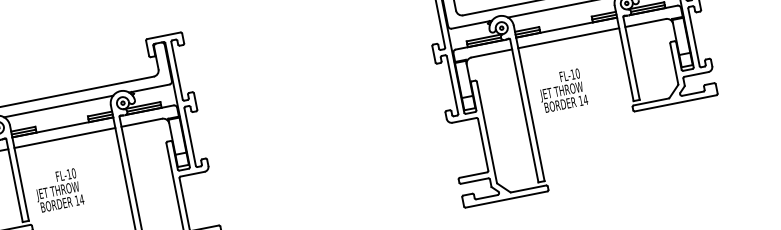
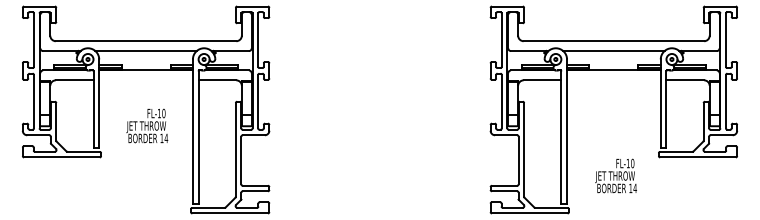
line: (568, 38) -> (613, 80), removed
text: (561, 90) -> (615, 175), moved
line: (64, 138) -> (145, 80), removed
text: (58, 189) -> (147, 125), moved

